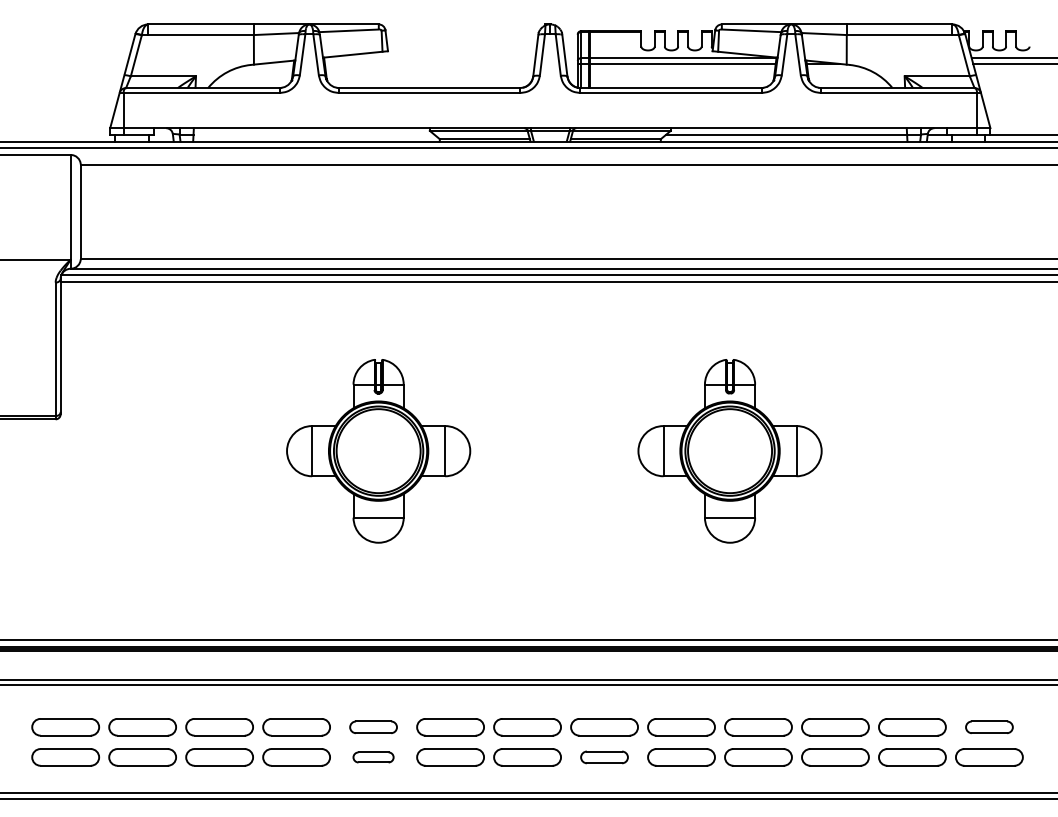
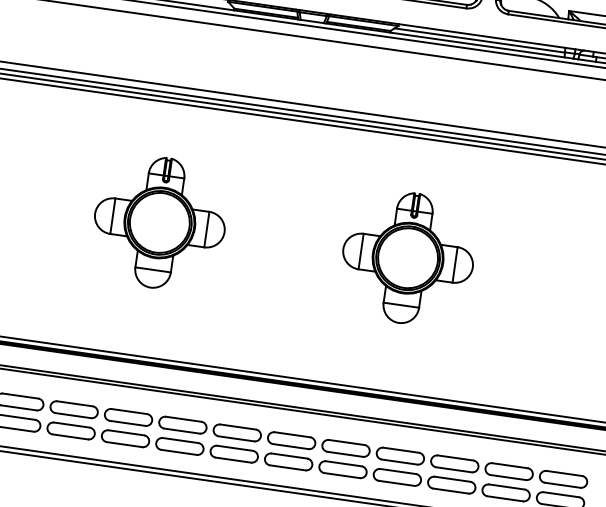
part: (373, 727) -> (128, 417), size x1.43
part: (989, 727) -> (563, 479), size x1.43
part: (373, 757) -> (125, 438), size x1.67
part: (604, 757) -> (288, 462), size x1.43

